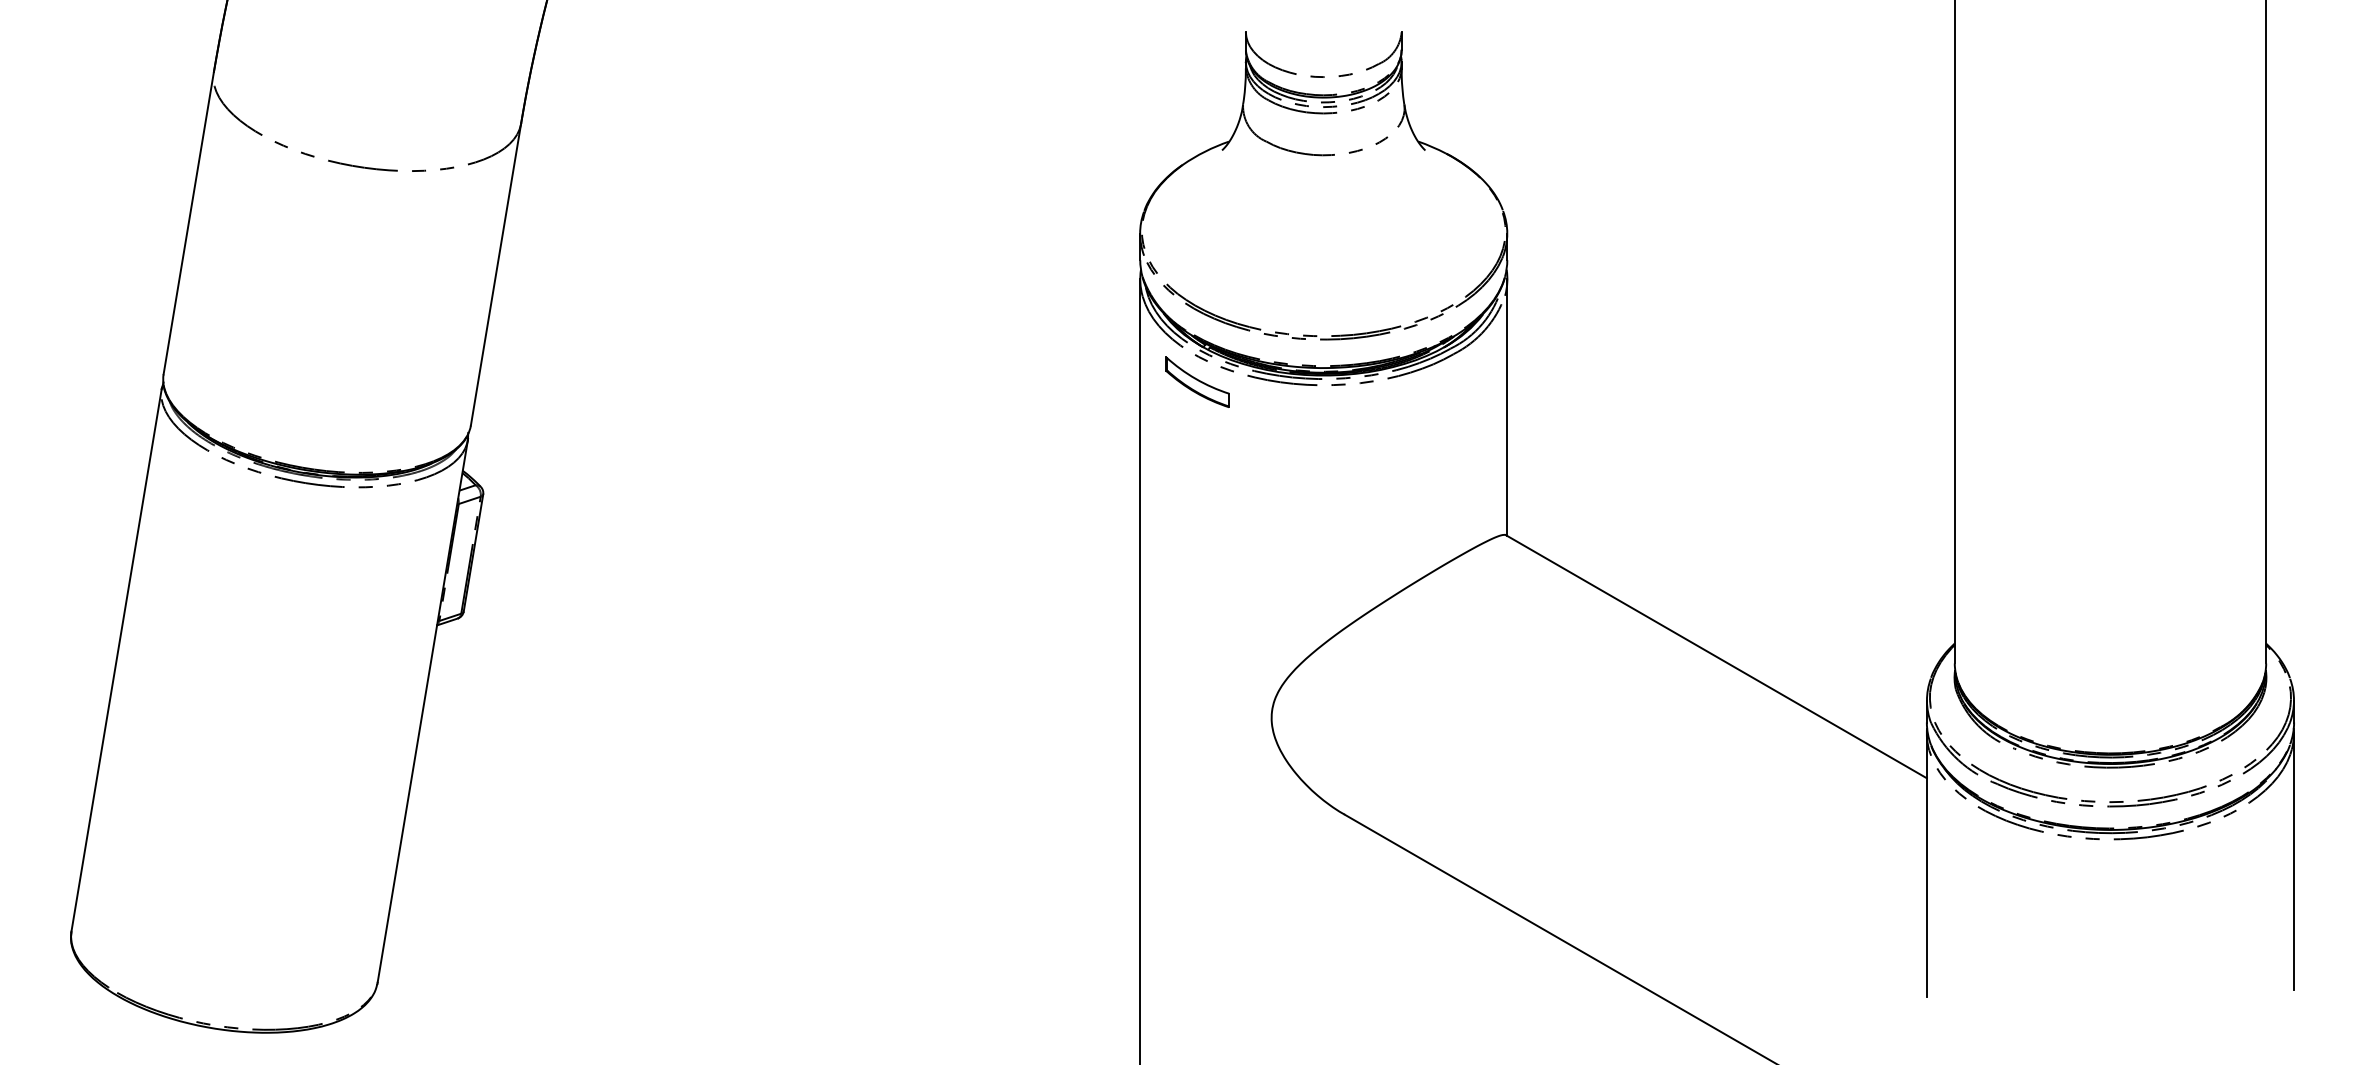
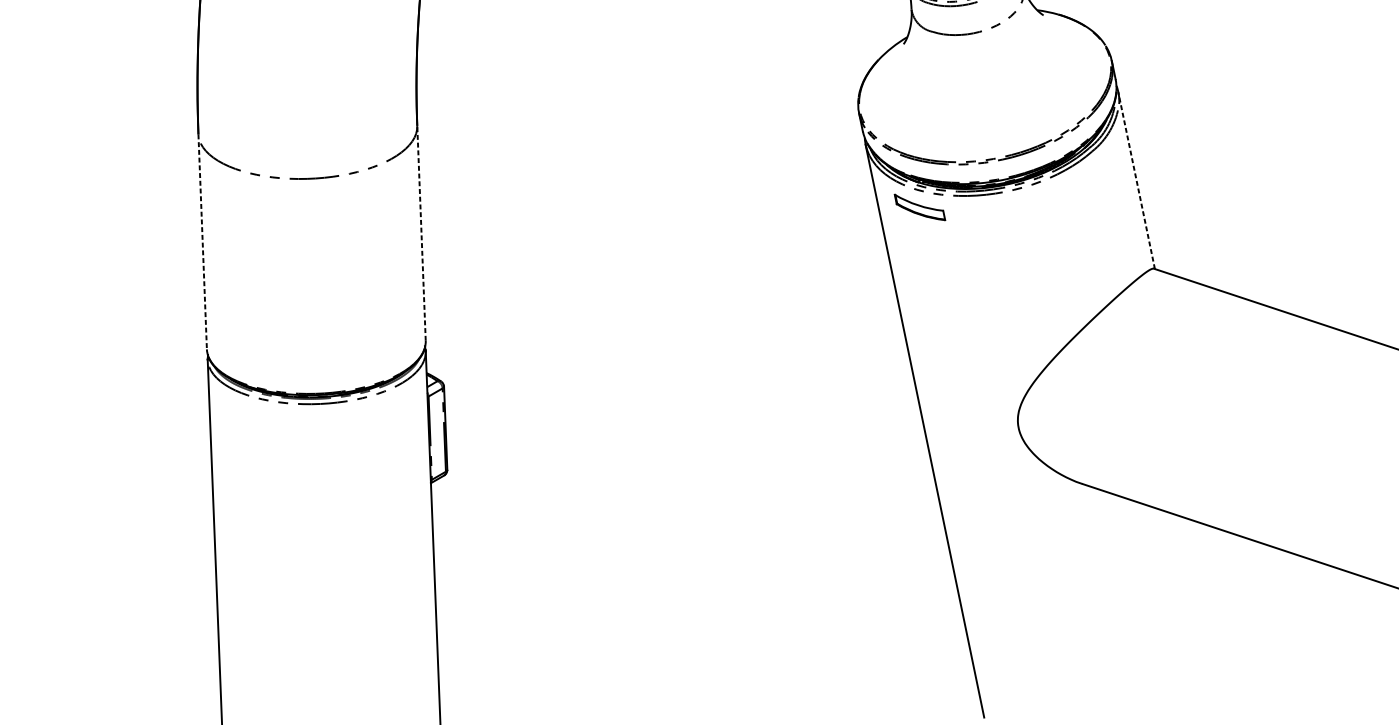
line: (188, 223) -> (202, 241), solid -> dashed
line: (496, 274) -> (421, 233), solid -> dashed
line: (1507, 407) -> (1136, 180), solid -> dashed

